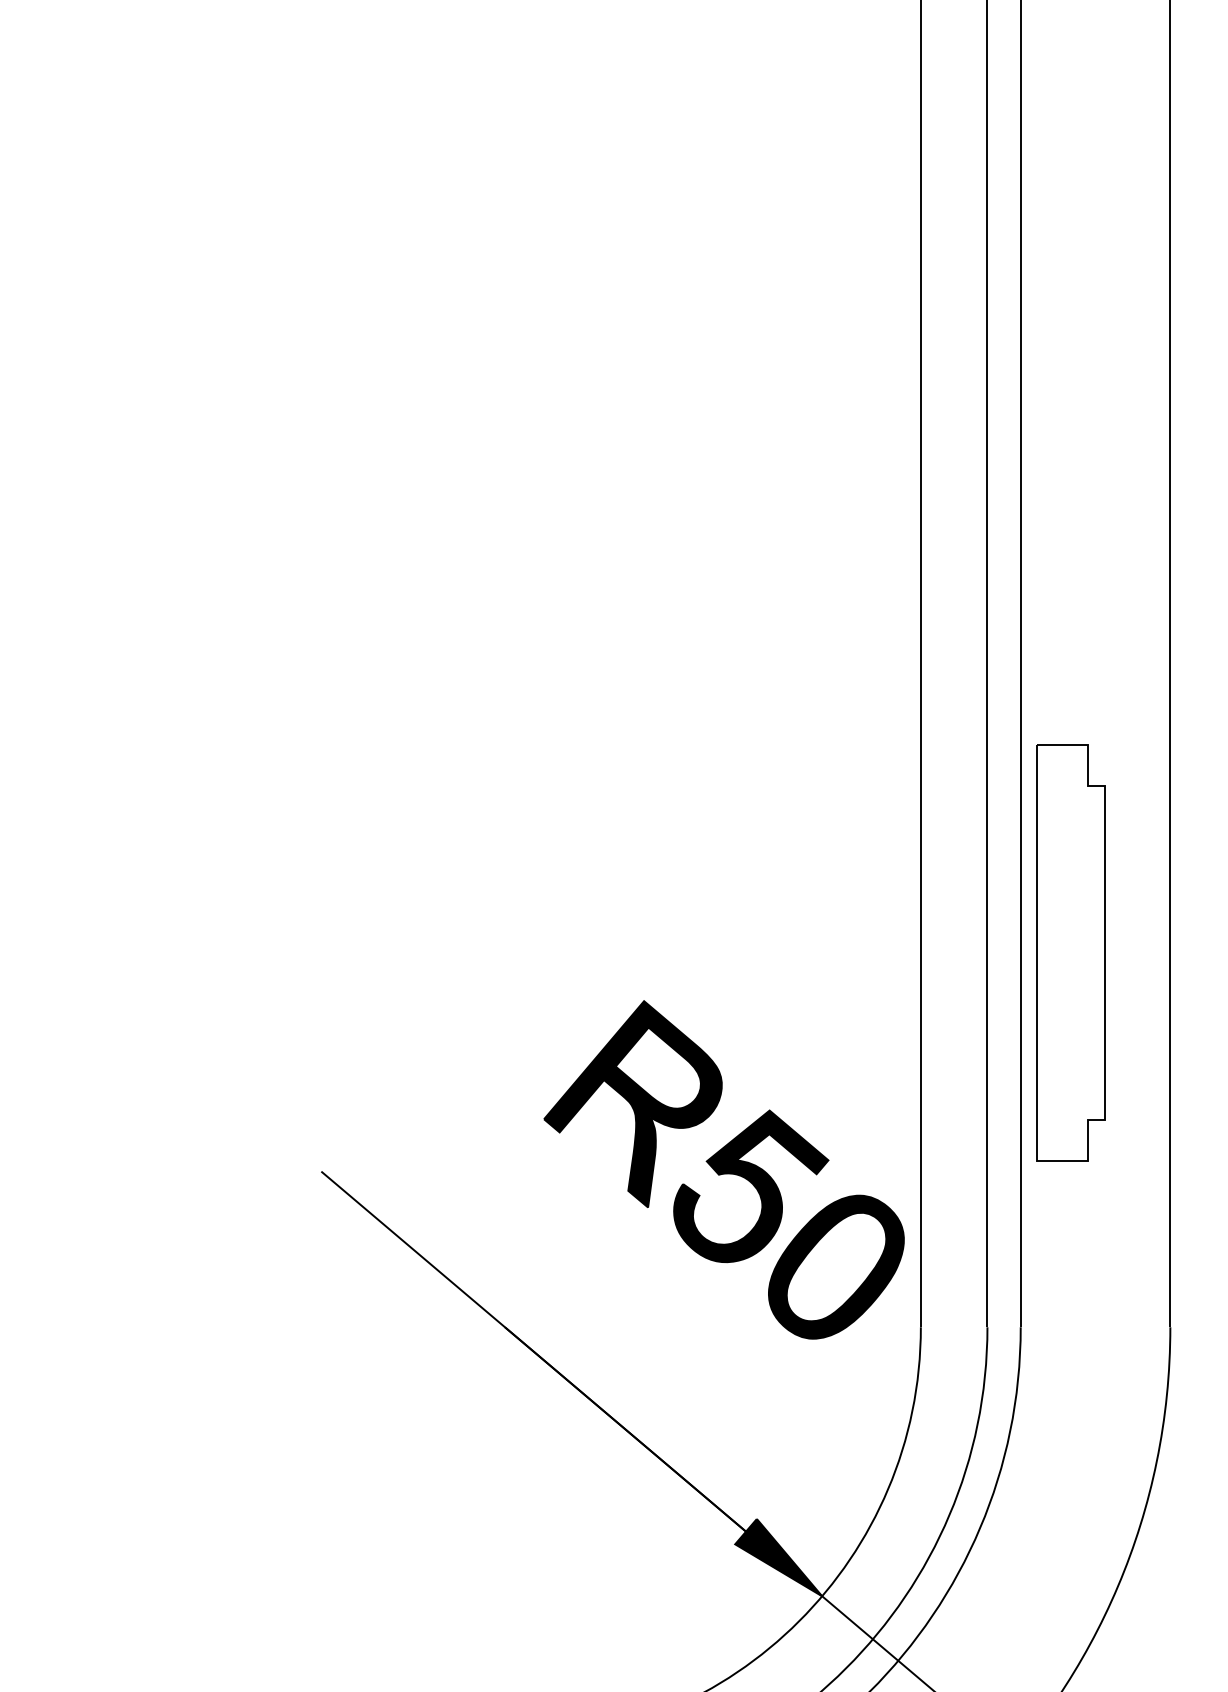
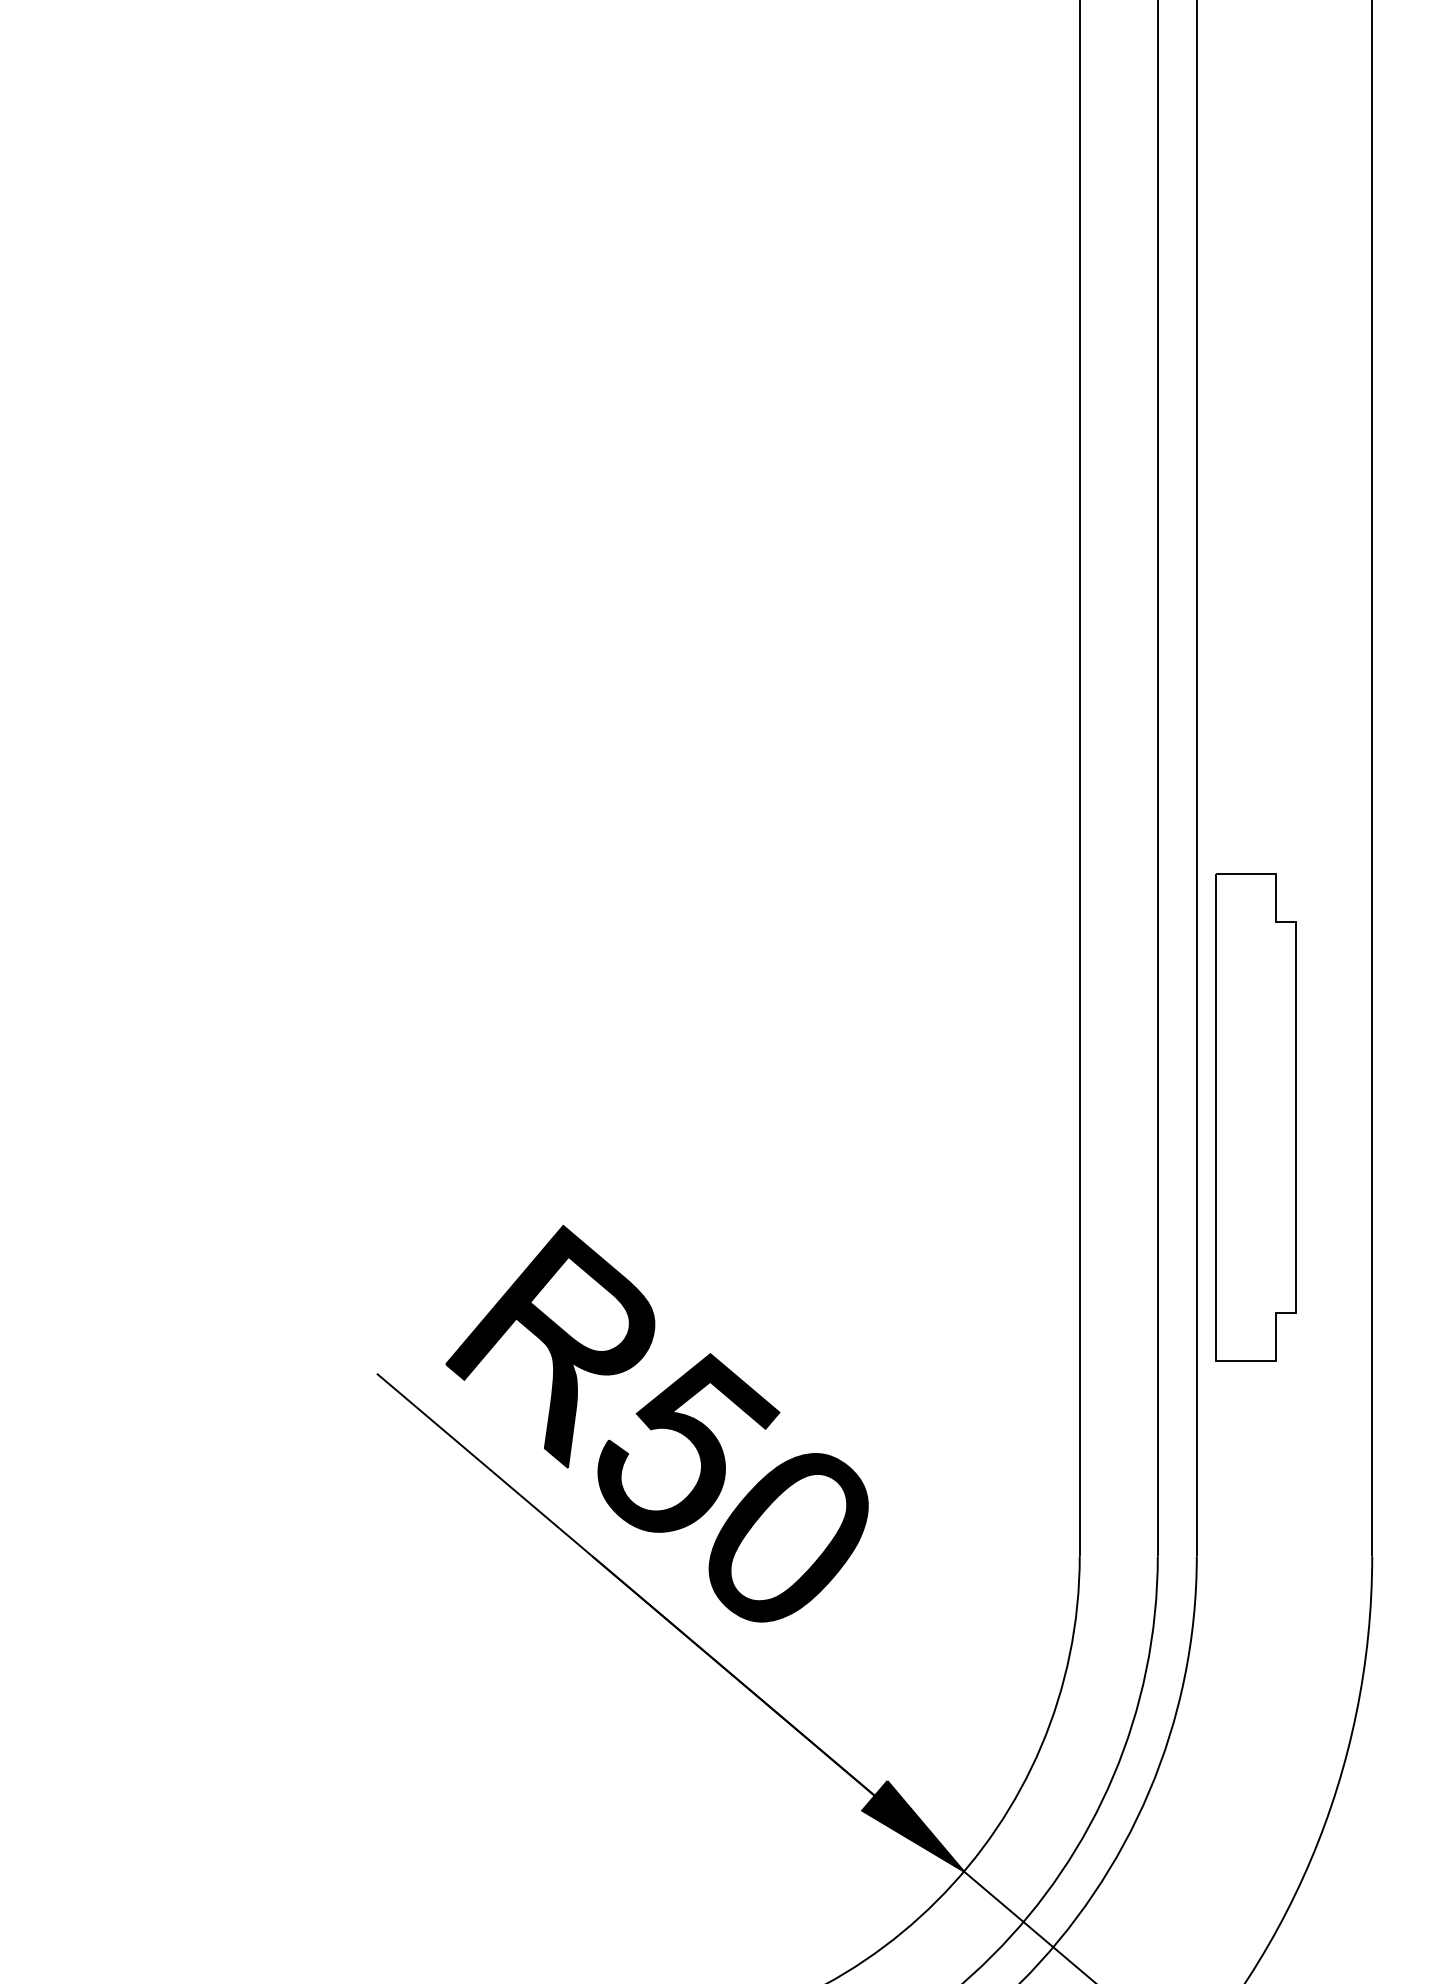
part: (723, 1169) -> (656, 1423), moved

